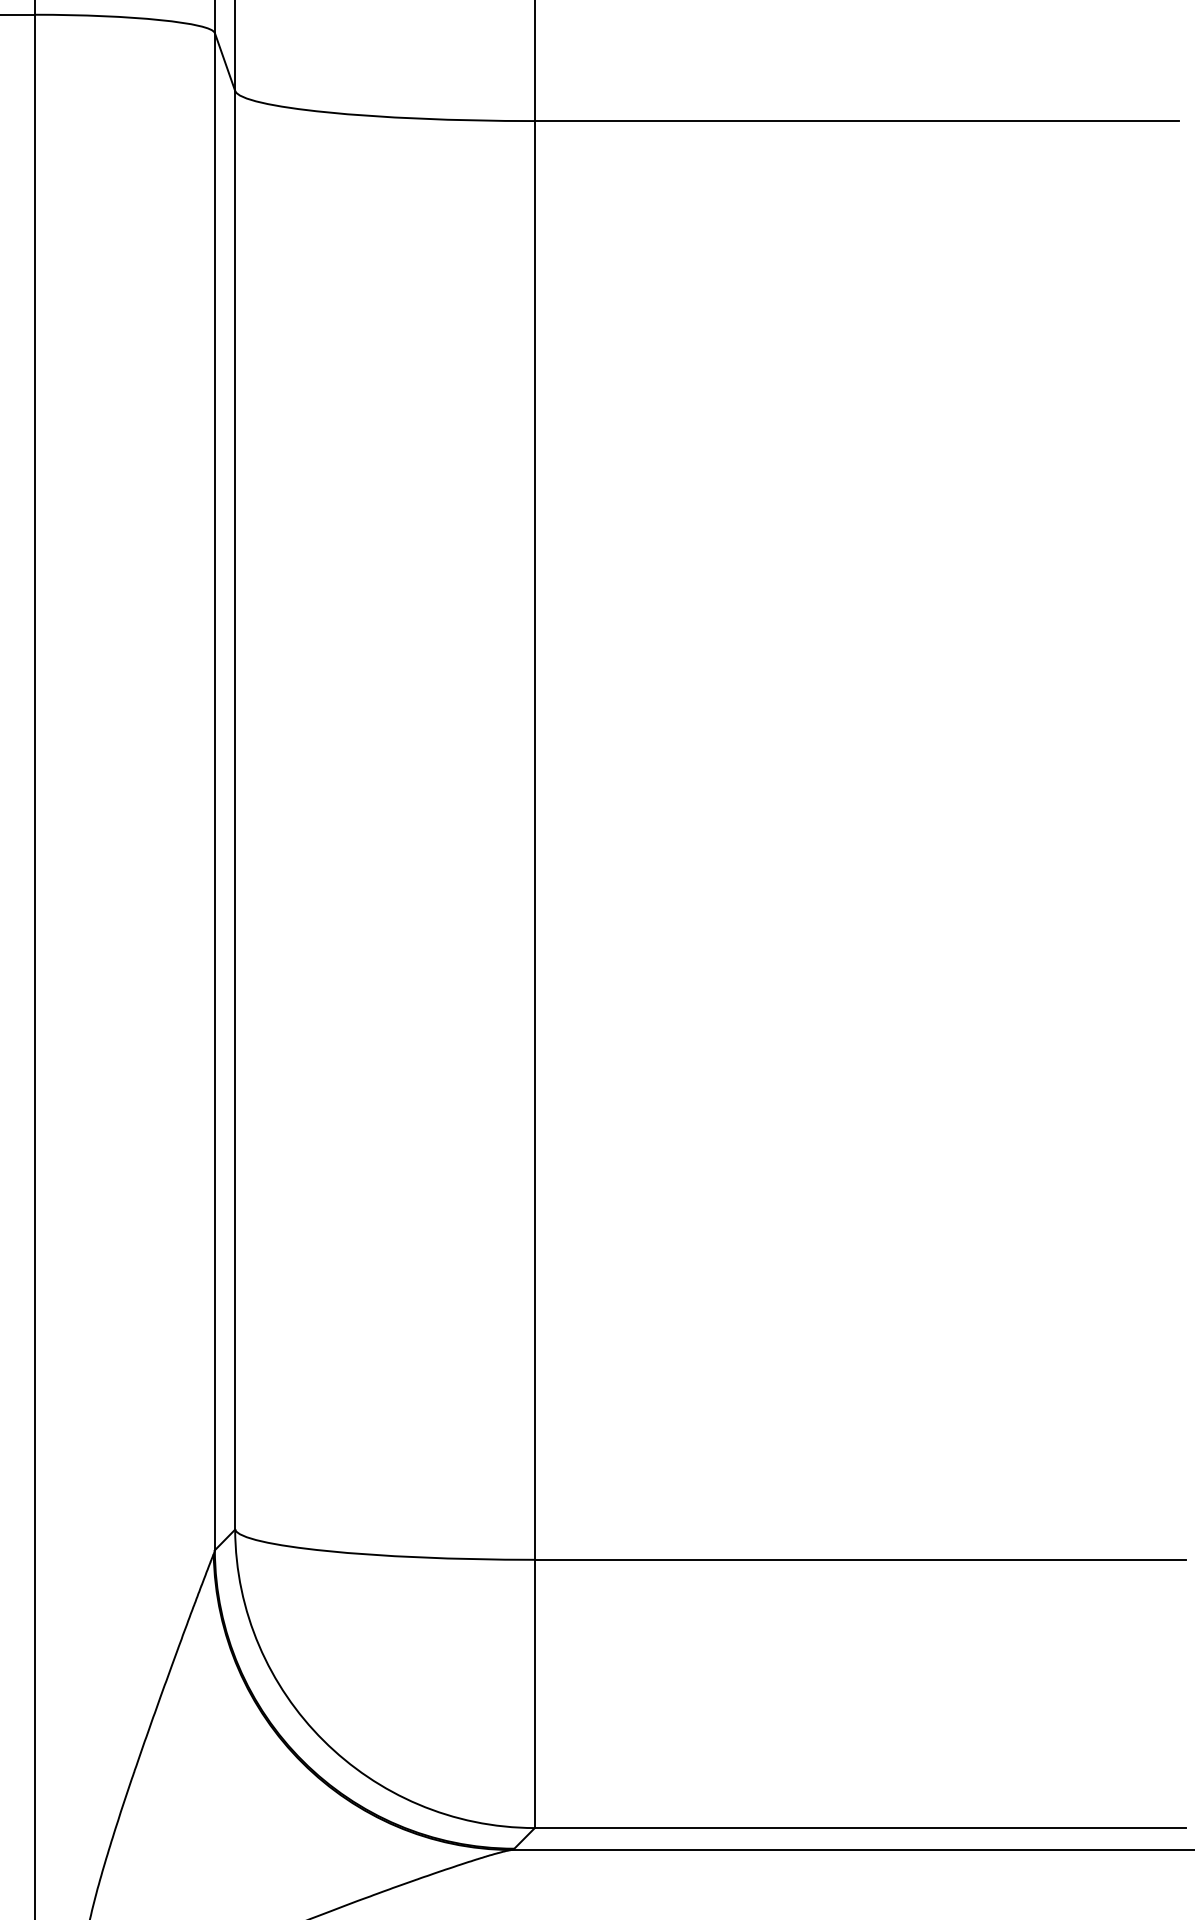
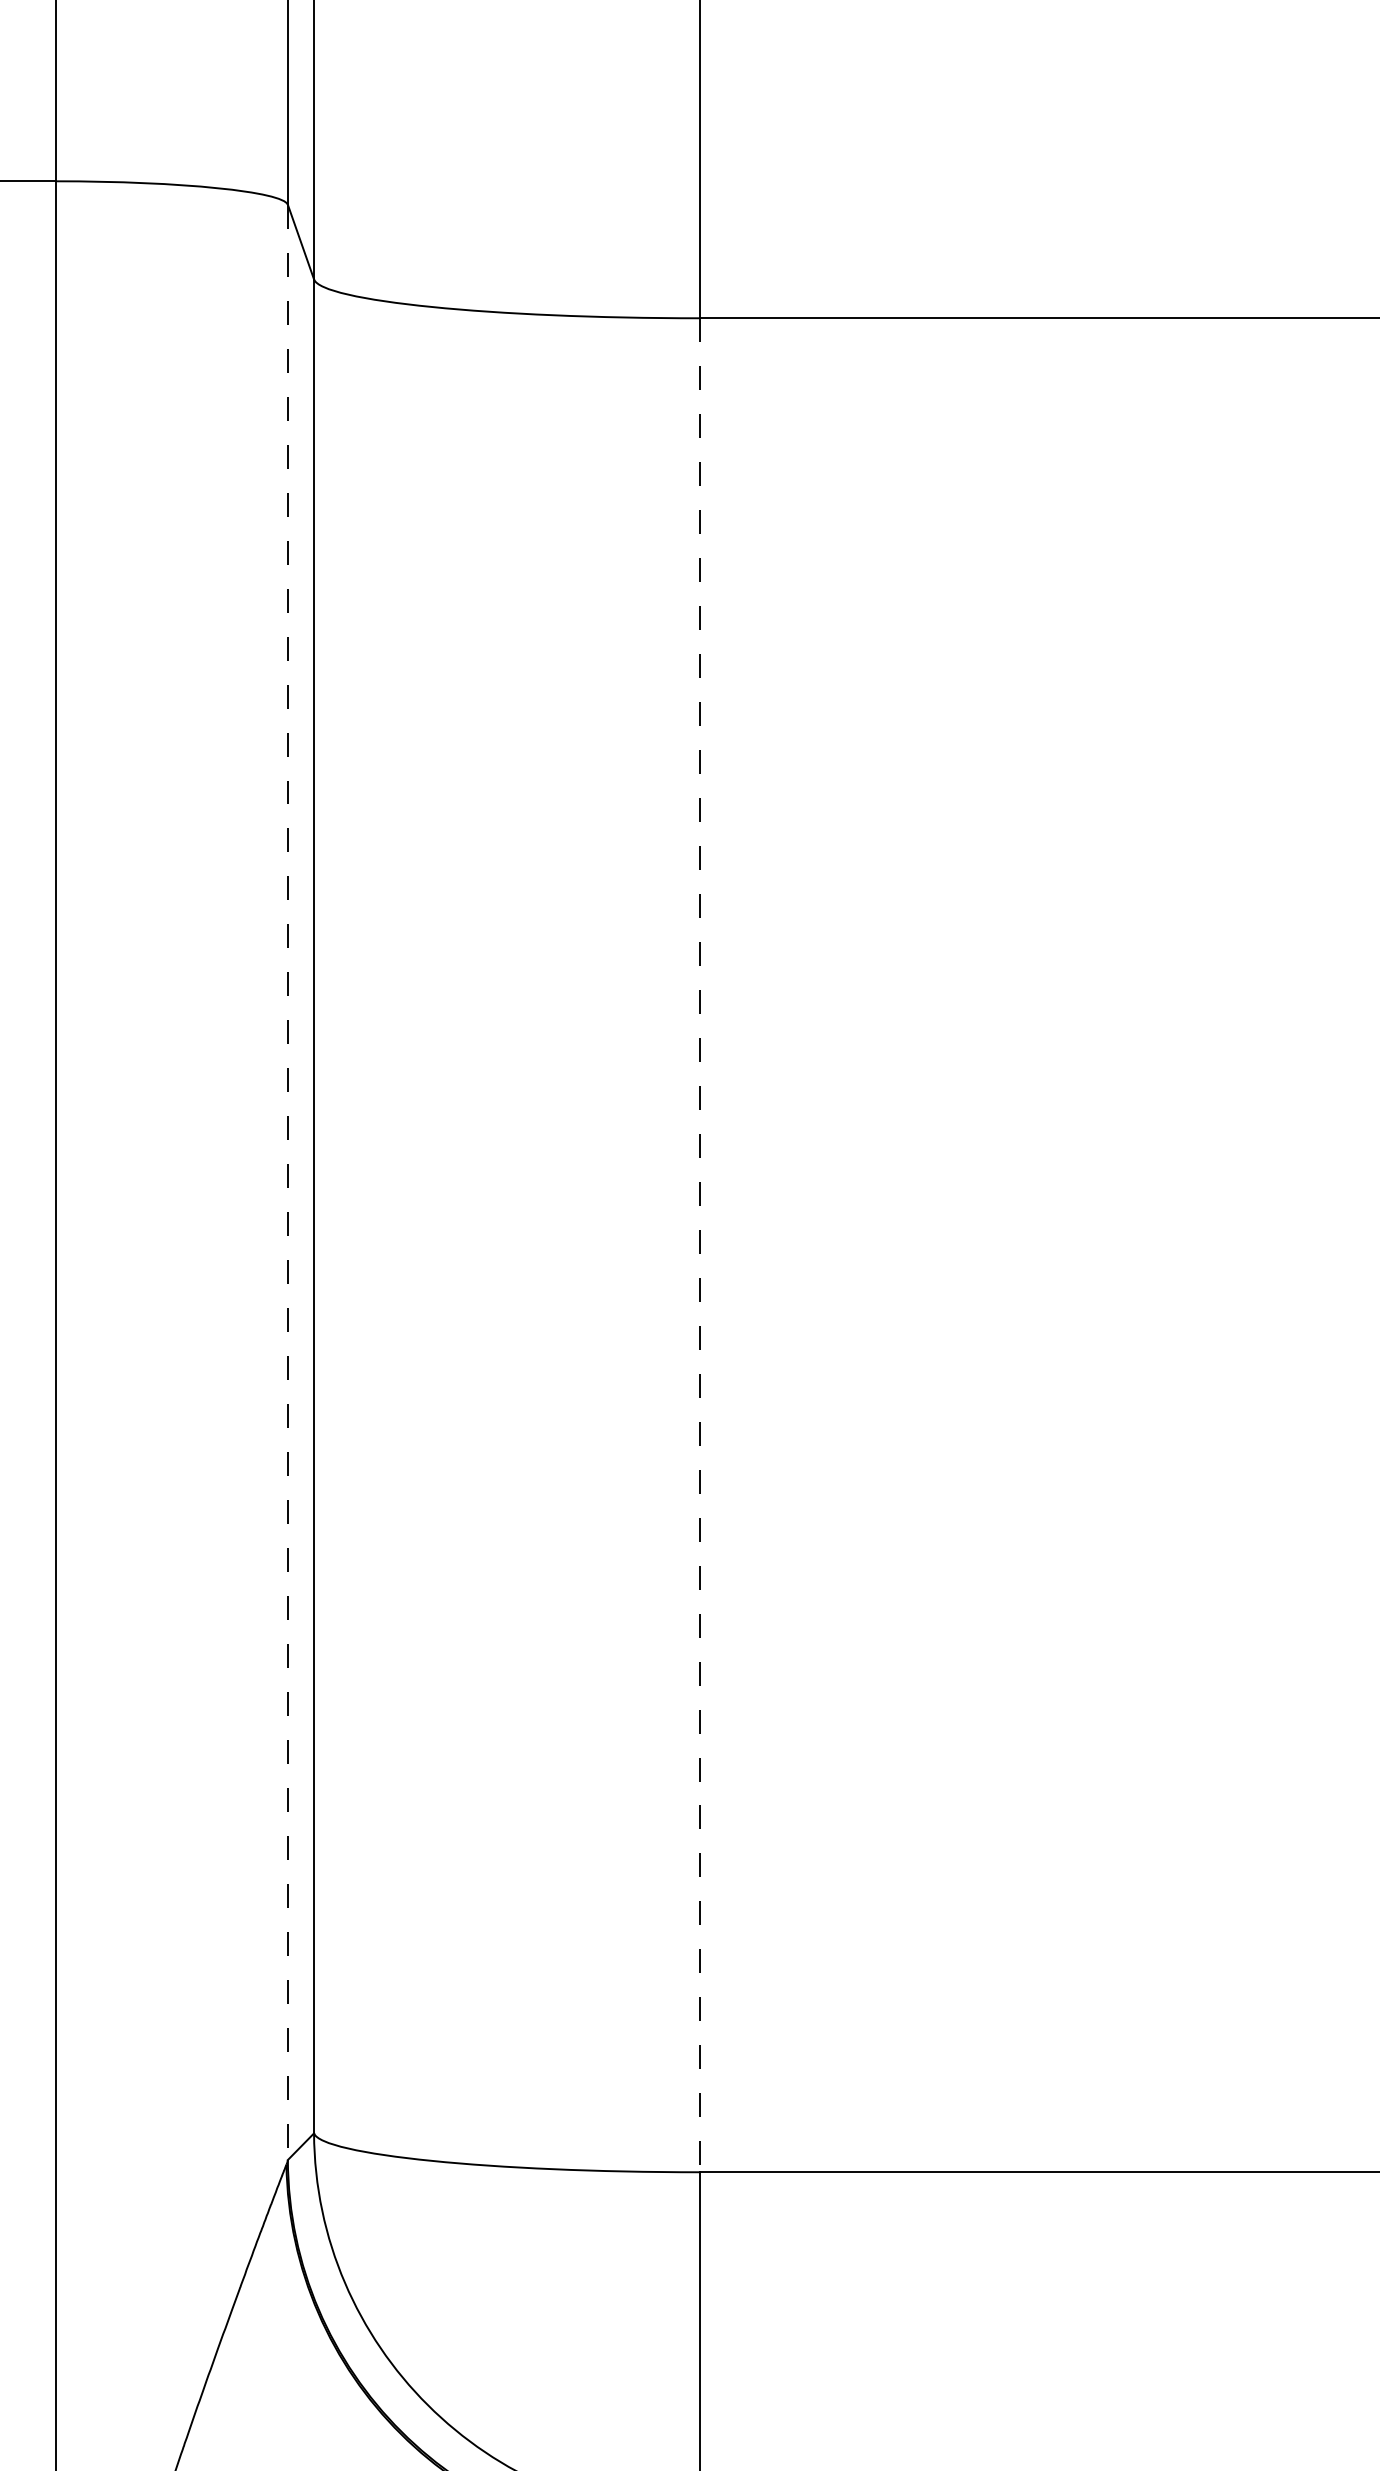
line: (214, 791) -> (287, 1182), solid -> dashed
line: (534, 840) -> (699, 1245), solid -> dashed

